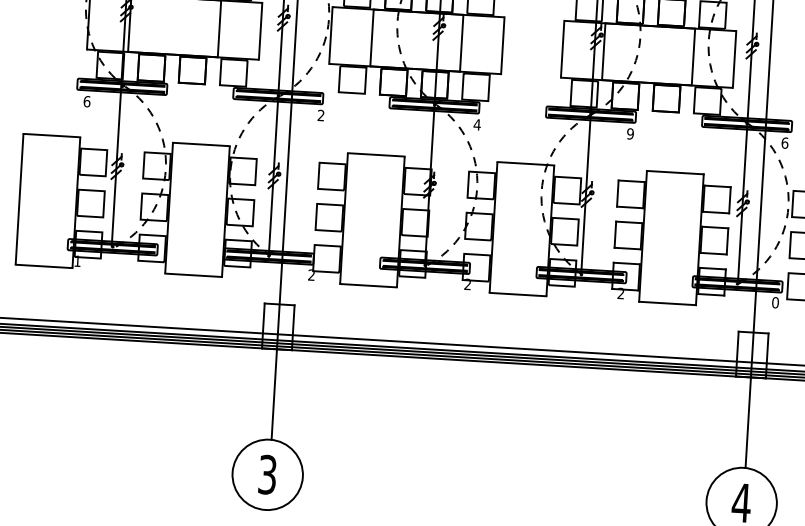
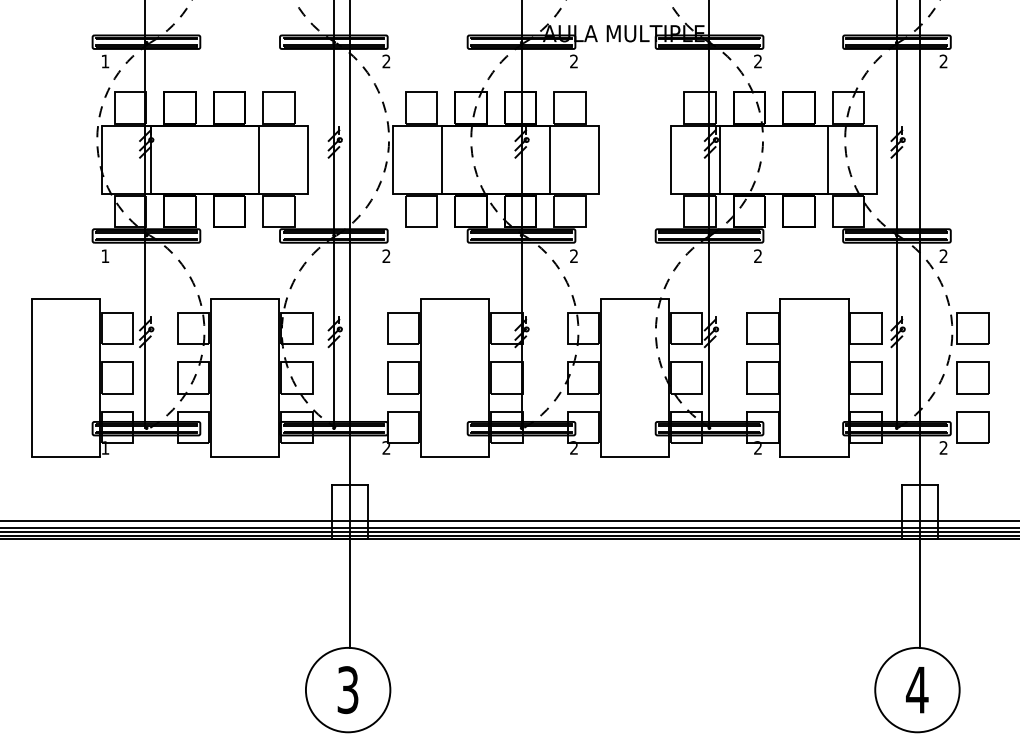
text: (87, 101) -> (105, 256), 6 -> 1
text: (476, 124) -> (573, 255), 4 -> 2
text: (630, 134) -> (758, 256), 9 -> 2
text: (784, 143) -> (943, 256), 6 -> 2
text: (775, 302) -> (943, 447), 0 -> 2

